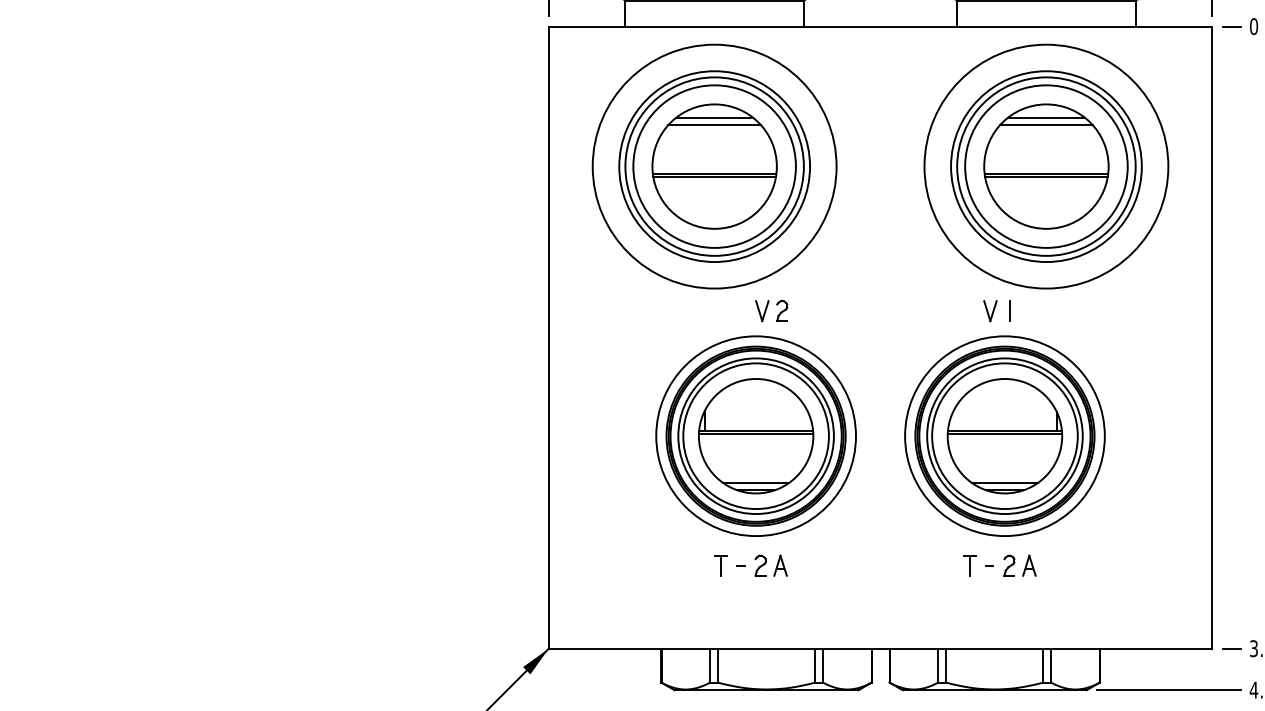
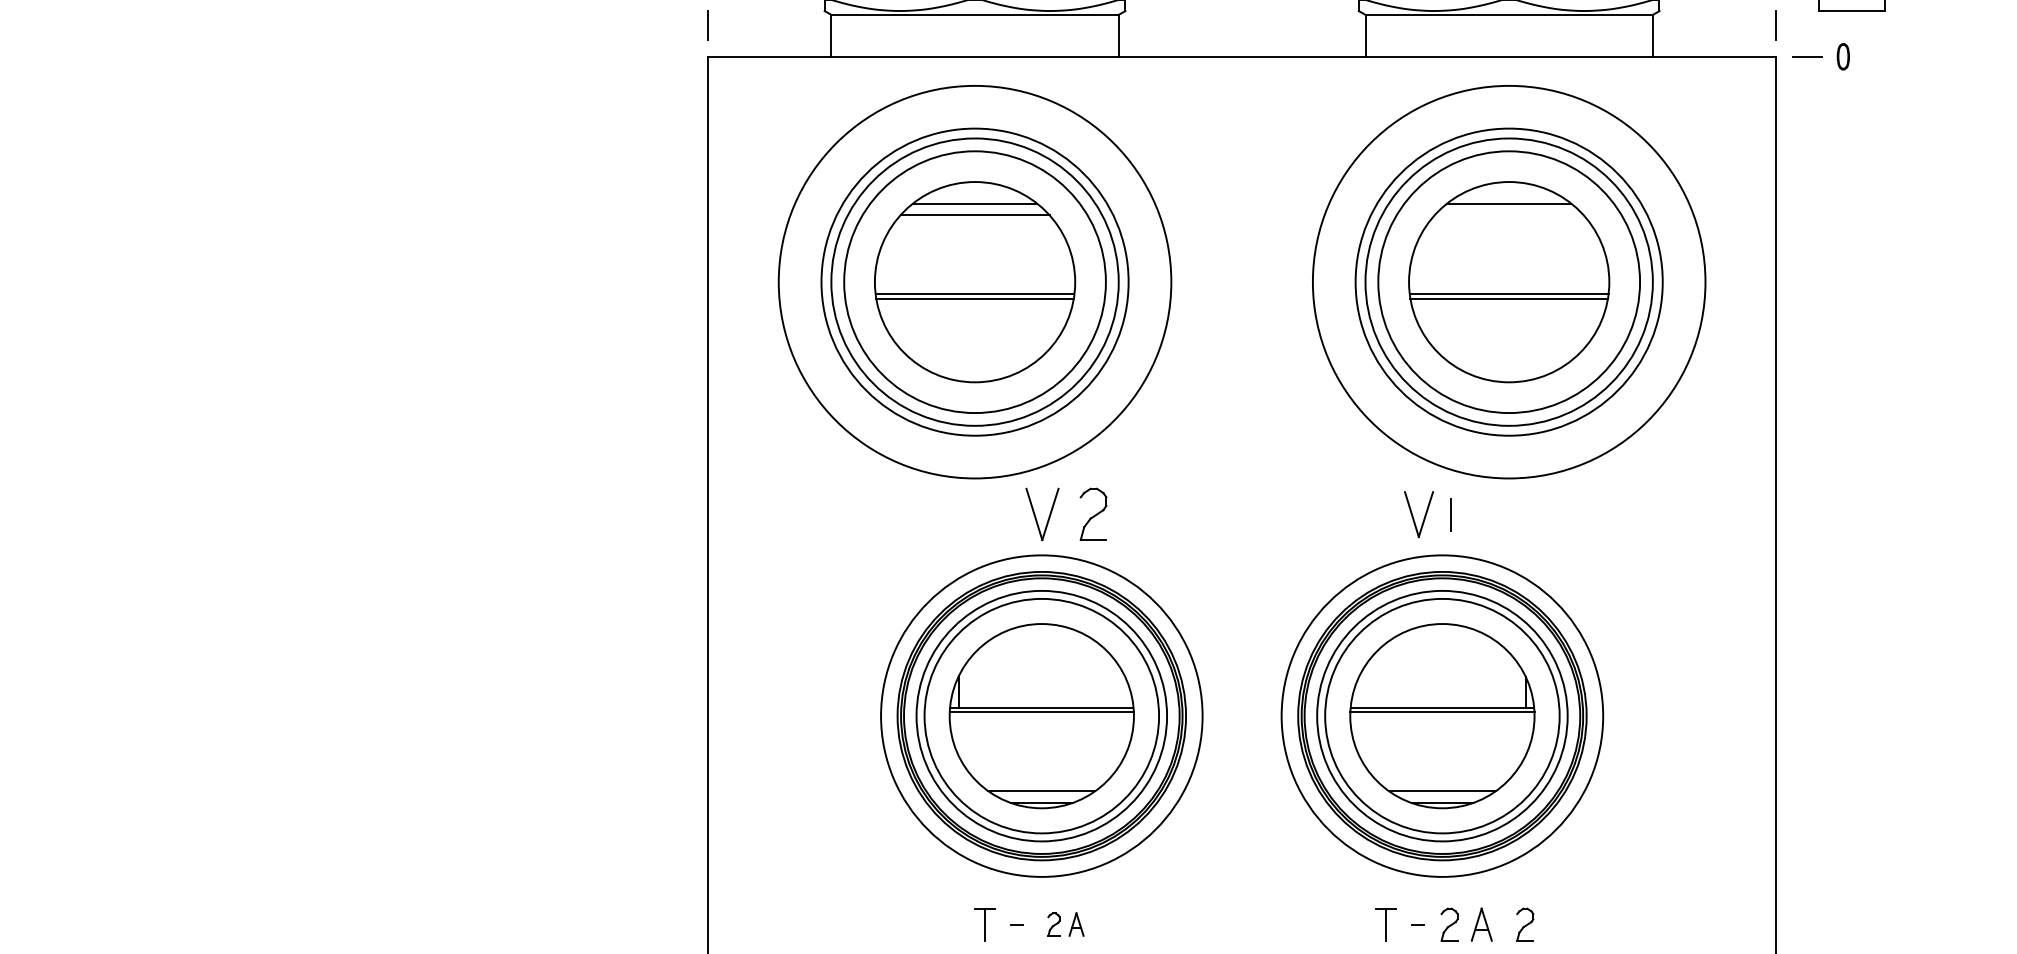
line: (1046, 125) -> (1509, 215), removed
part: (771, 311) -> (1066, 515), size x1.6
part: (990, 311) -> (1419, 515), size x1.4
part: (770, 565) -> (1064, 924), size x0.7
part: (1056, 565) -> (1525, 924), added

